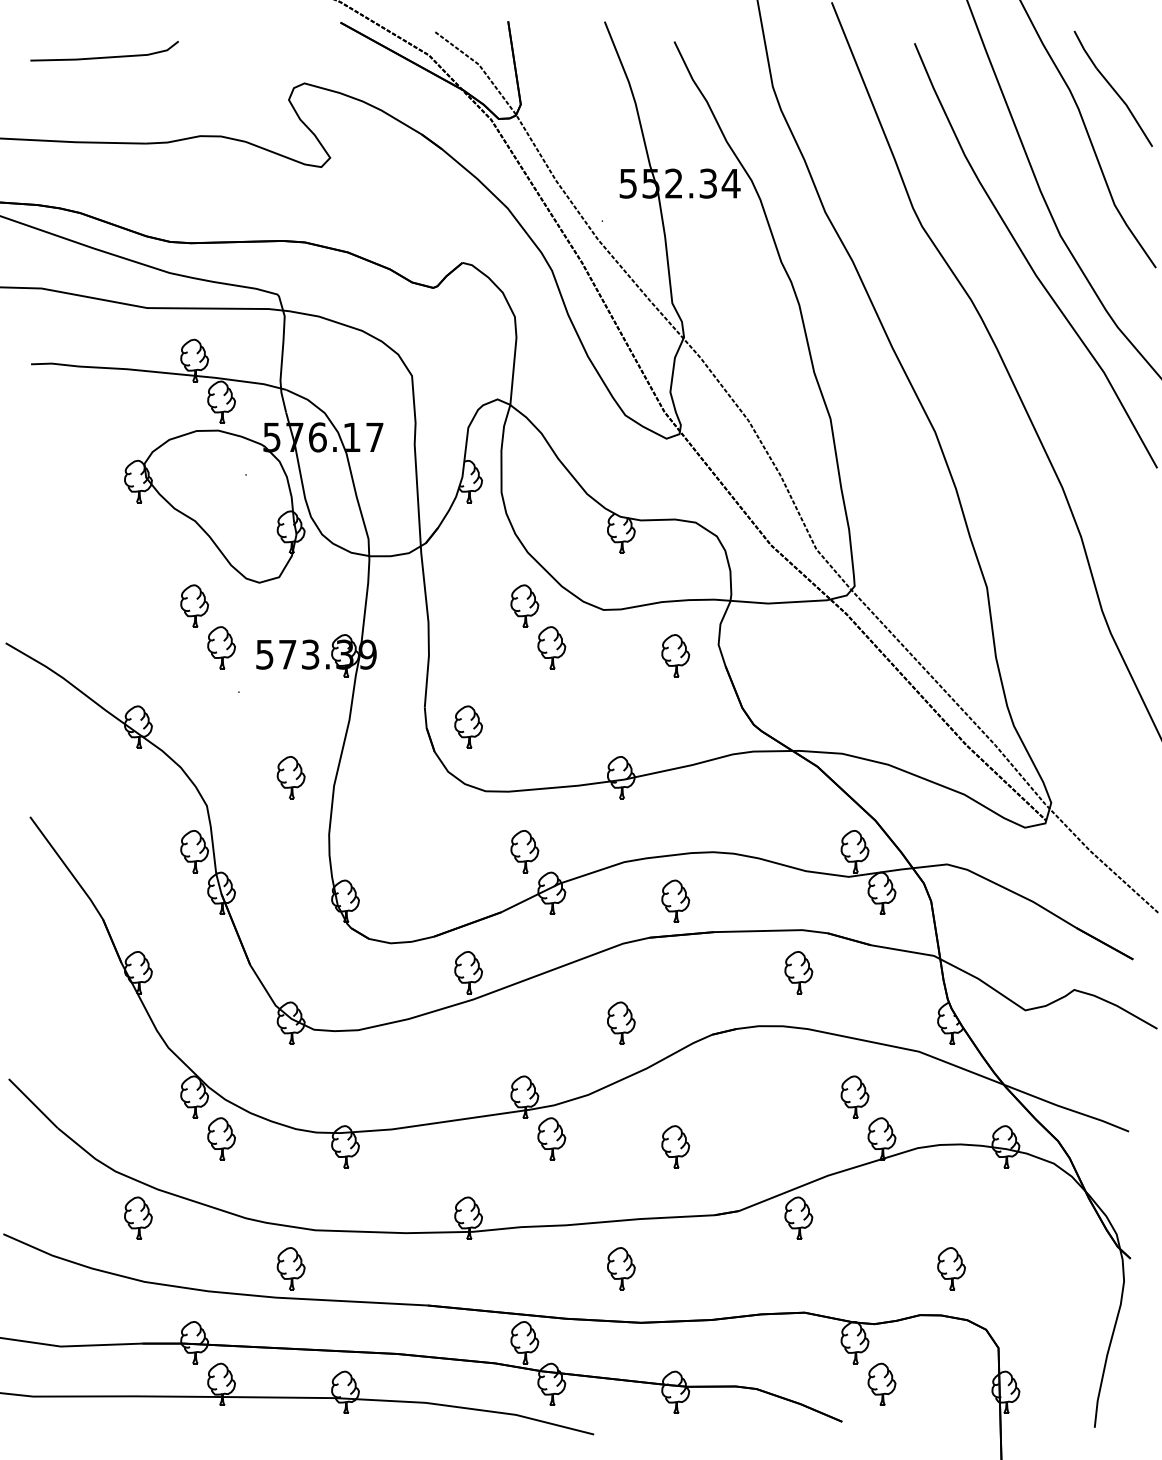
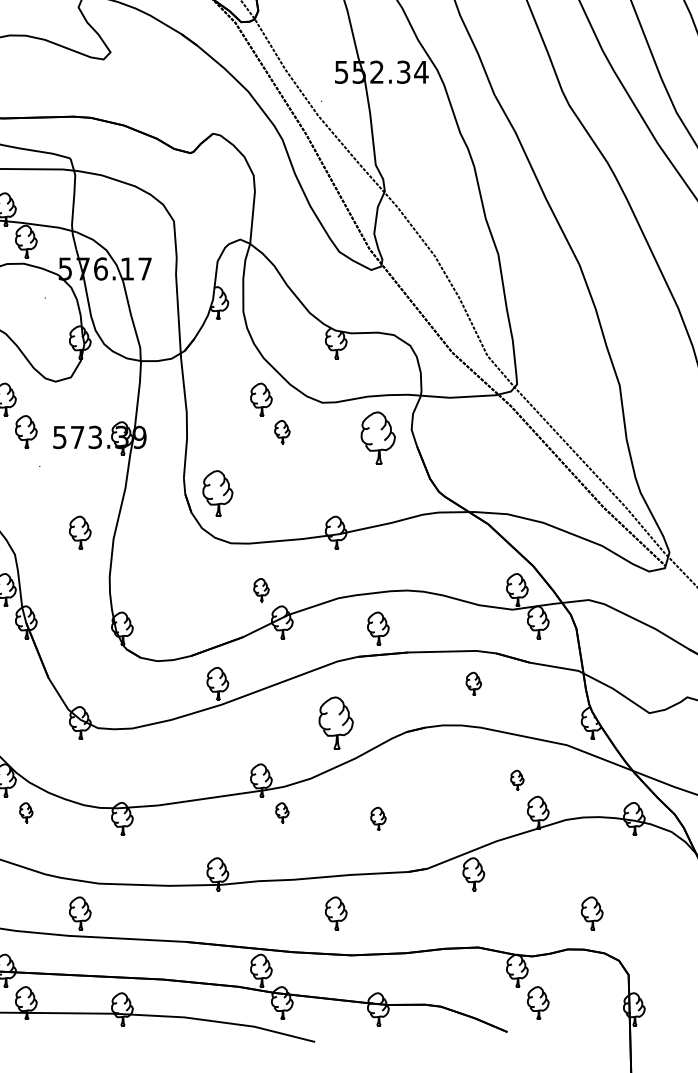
part: (551, 647) -> (282, 431), size x0.7
part: (675, 655) -> (378, 438), size x1.6
part: (468, 726) -> (217, 493), size x1.4
part: (524, 851) -> (261, 590), size x0.7
part: (798, 972) -> (473, 683), size x0.7
part: (621, 1022) -> (336, 722), size x1.6
part: (854, 1096) -> (516, 779), size x0.6
part: (221, 1138) -> (26, 812), size x0.6
part: (551, 1138) -> (282, 812), size x0.6
part: (675, 1146) -> (378, 818), size x0.7

